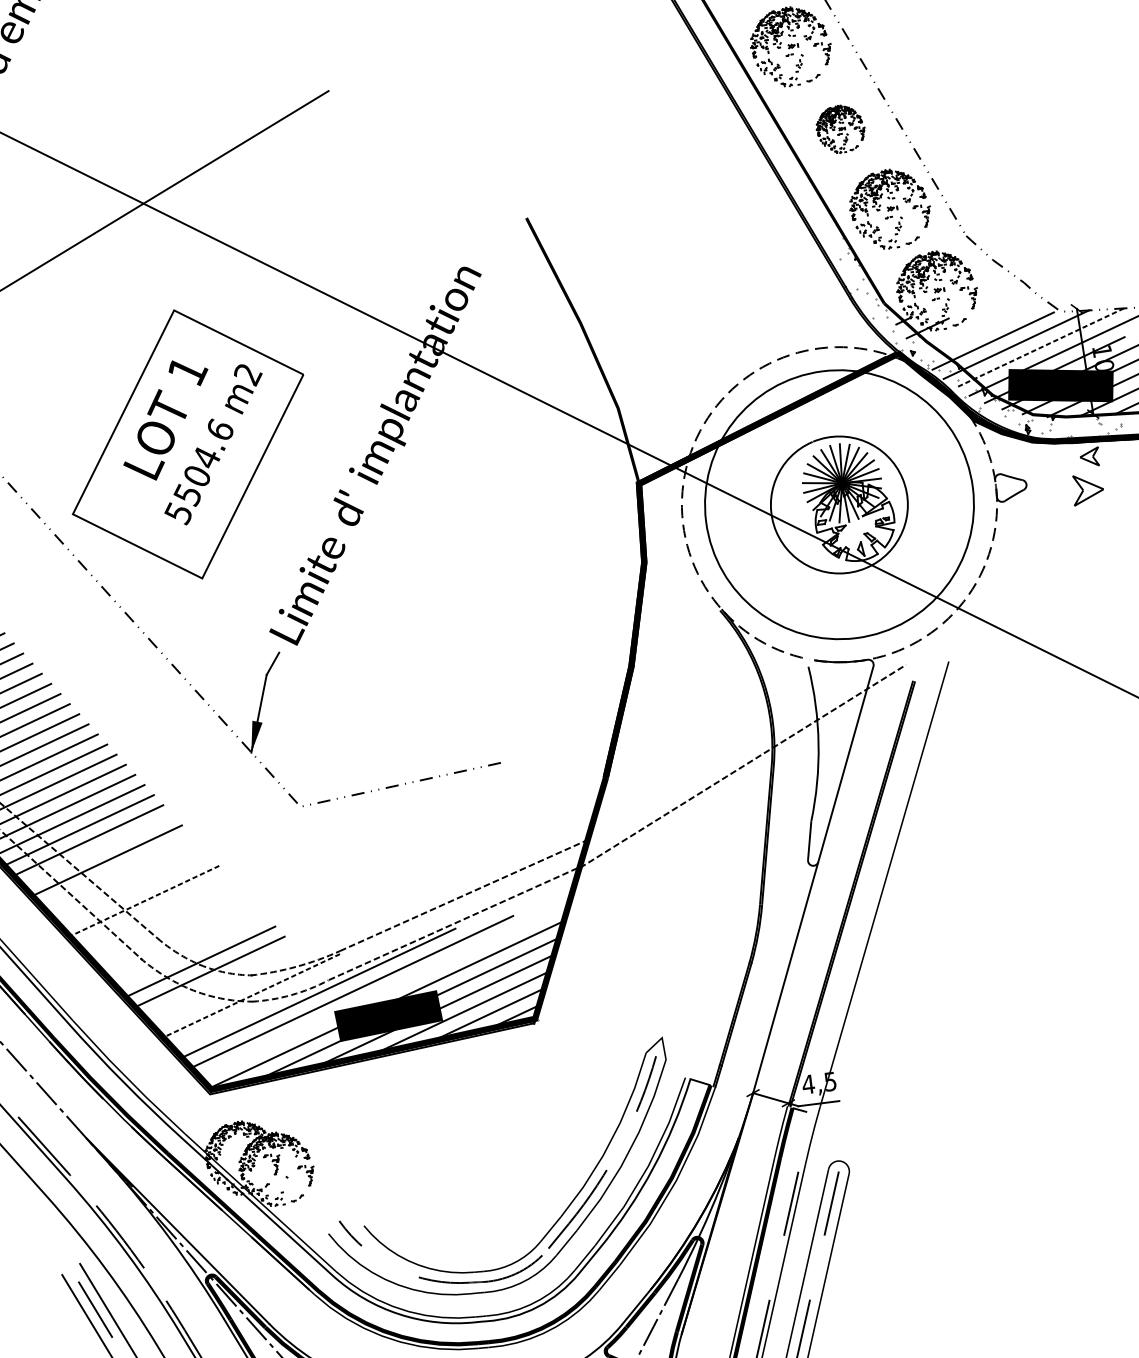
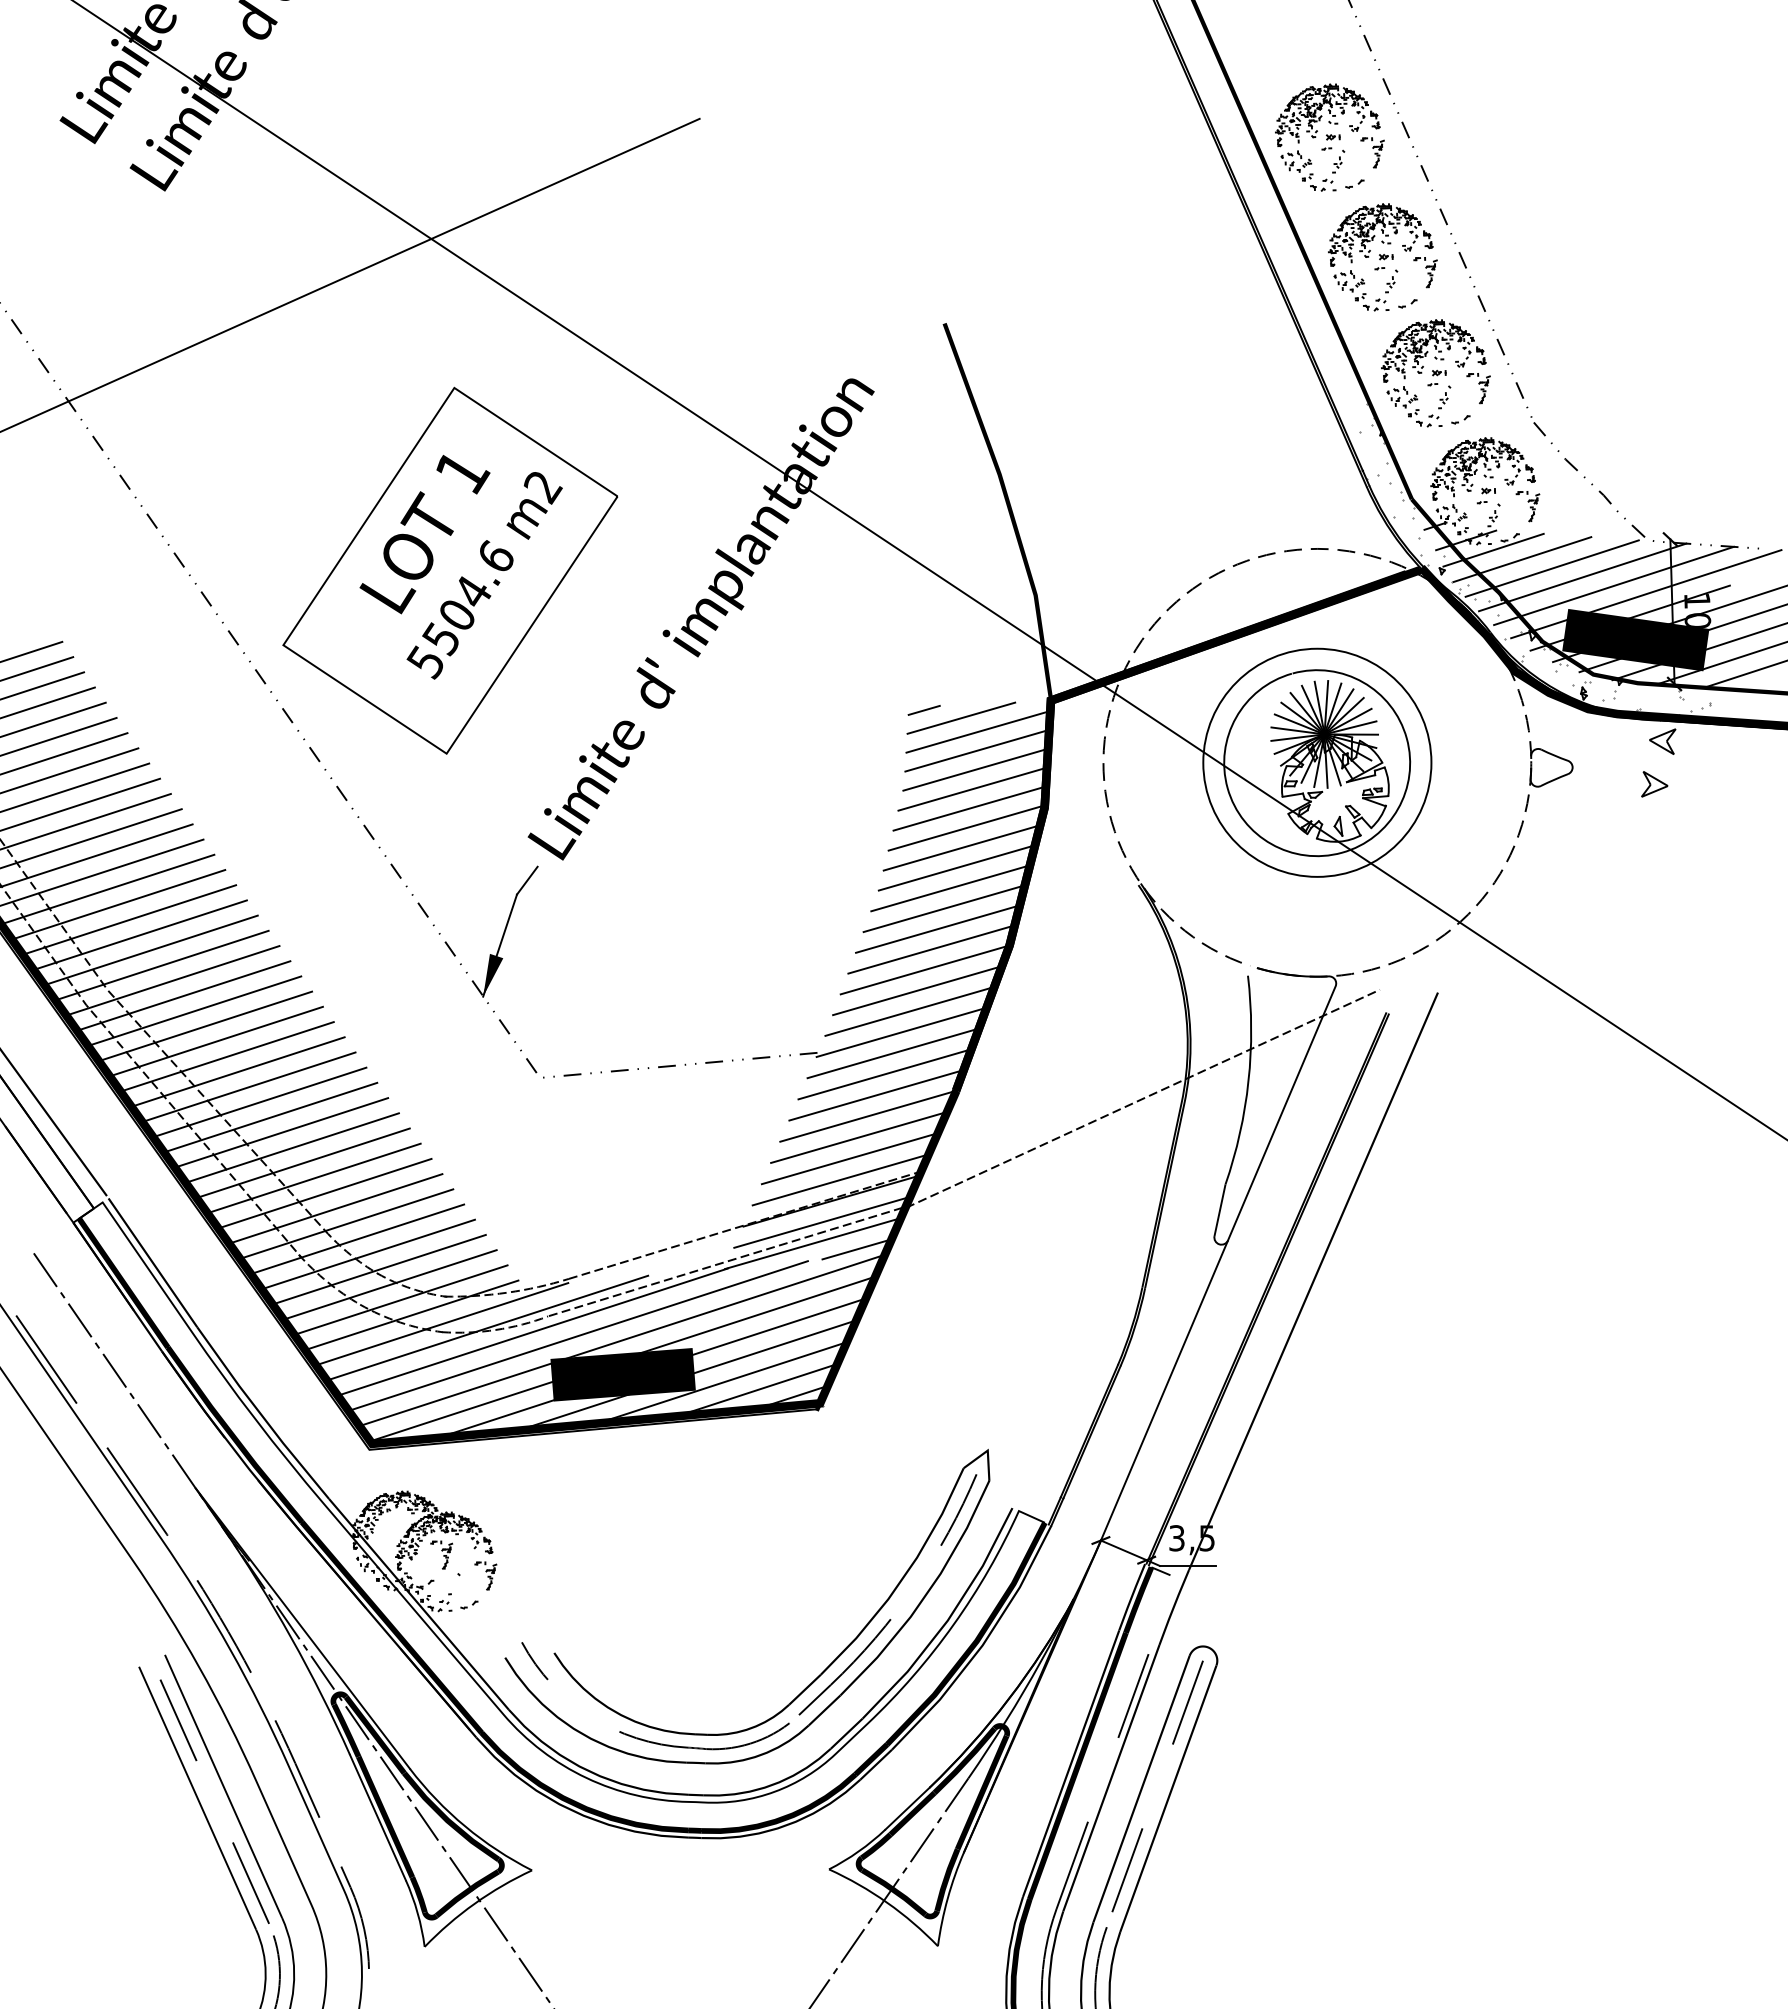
part: (840, 129) -> (1382, 257), size x1.67
line: (948, 332) -> (1493, 549), added
line: (970, 337) -> (1522, 559), added
line: (1039, 348) -> (1613, 586), dashed -> solid
part: (1087, 489) -> (1654, 784), size x0.62
circle: (839, 504) -> (1317, 762), size x0.62
hatch: (545, 707) -> (887, 985), added
line: (97, 850) -> (259, 1102), added
line: (116, 870) -> (281, 1132), added
line: (125, 880) -> (291, 1147), added
line: (134, 891) -> (302, 1163), added
line: (144, 901) -> (313, 1178), dashed -> solid
line: (153, 911) -> (324, 1193), added
line: (163, 921) -> (335, 1208), added
line: (172, 931) -> (346, 1223), added
line: (181, 941) -> (357, 1239), added
line: (190, 951) -> (367, 1254), added
line: (218, 981) -> (400, 1299), added
line: (384, 991) -> (622, 1340), added
line: (228, 992) -> (411, 1315), added
line: (285, 994) -> (487, 1327), added
line: (251, 996) -> (442, 1324), dashed -> solid
text: (808, 1084) -> (1176, 1538), 4,5 -> 3,5

